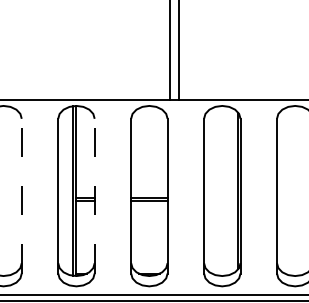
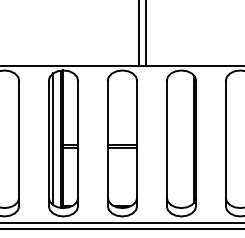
line: (63, 190) -> (52, 138), added
line: (21, 195) -> (19, 142), dashed -> solid
line: (94, 195) -> (78, 142), dashed -> solid

